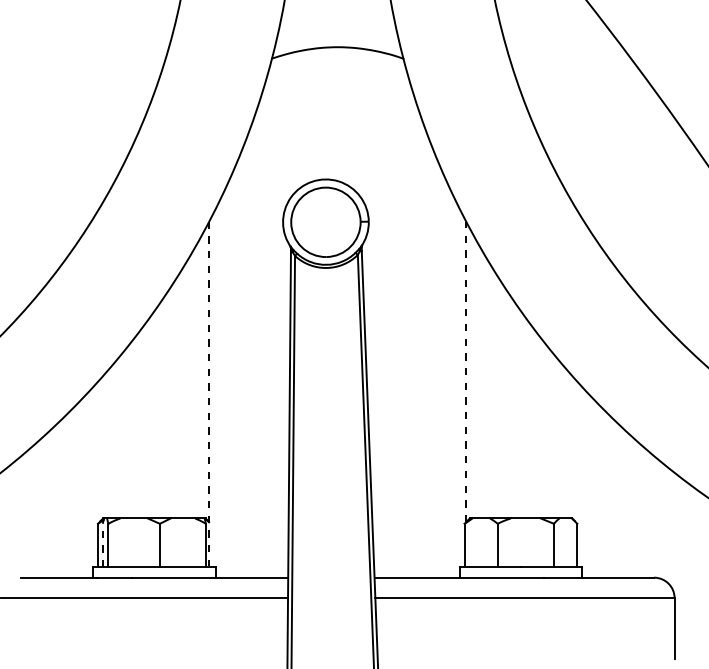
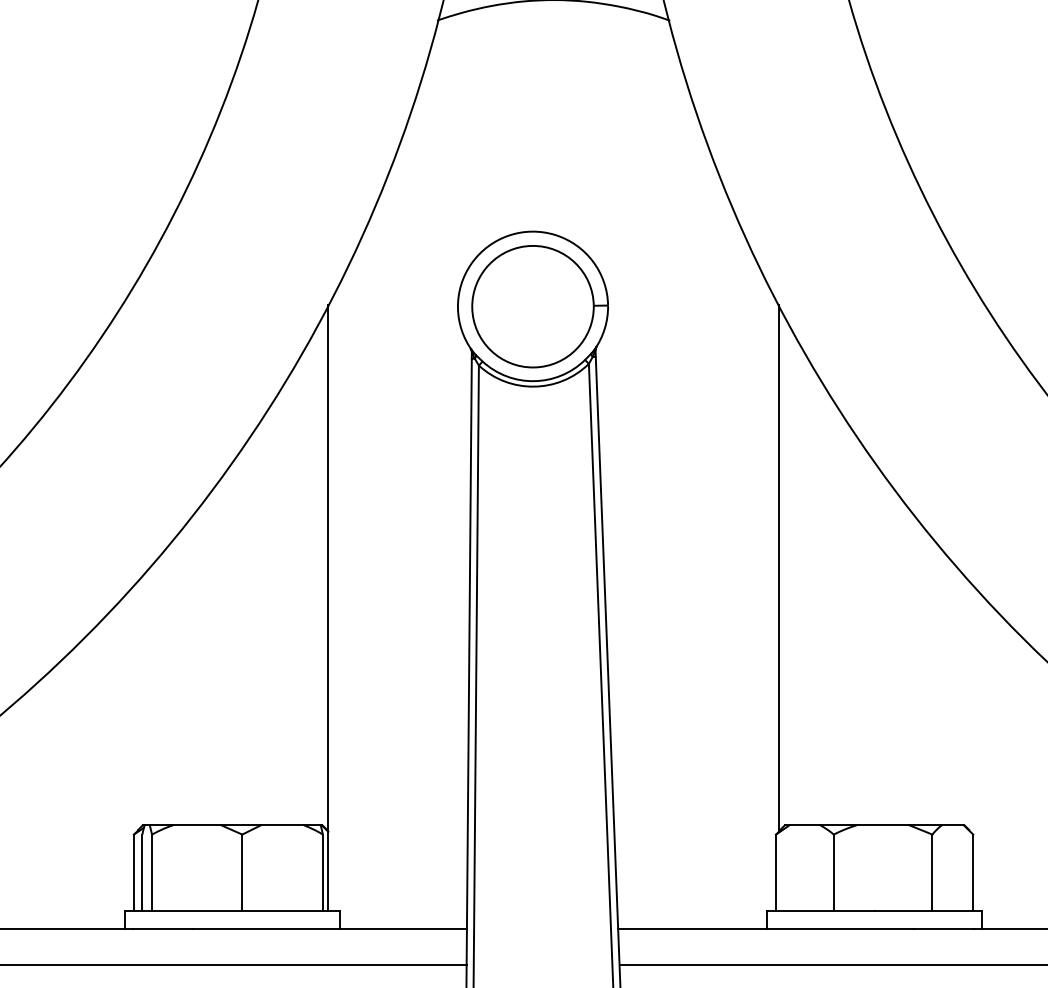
line: (466, 371) -> (779, 567), dashed -> solid
line: (209, 394) -> (329, 608), dashed -> solid
line: (102, 545) -> (141, 872), dashed -> solid

